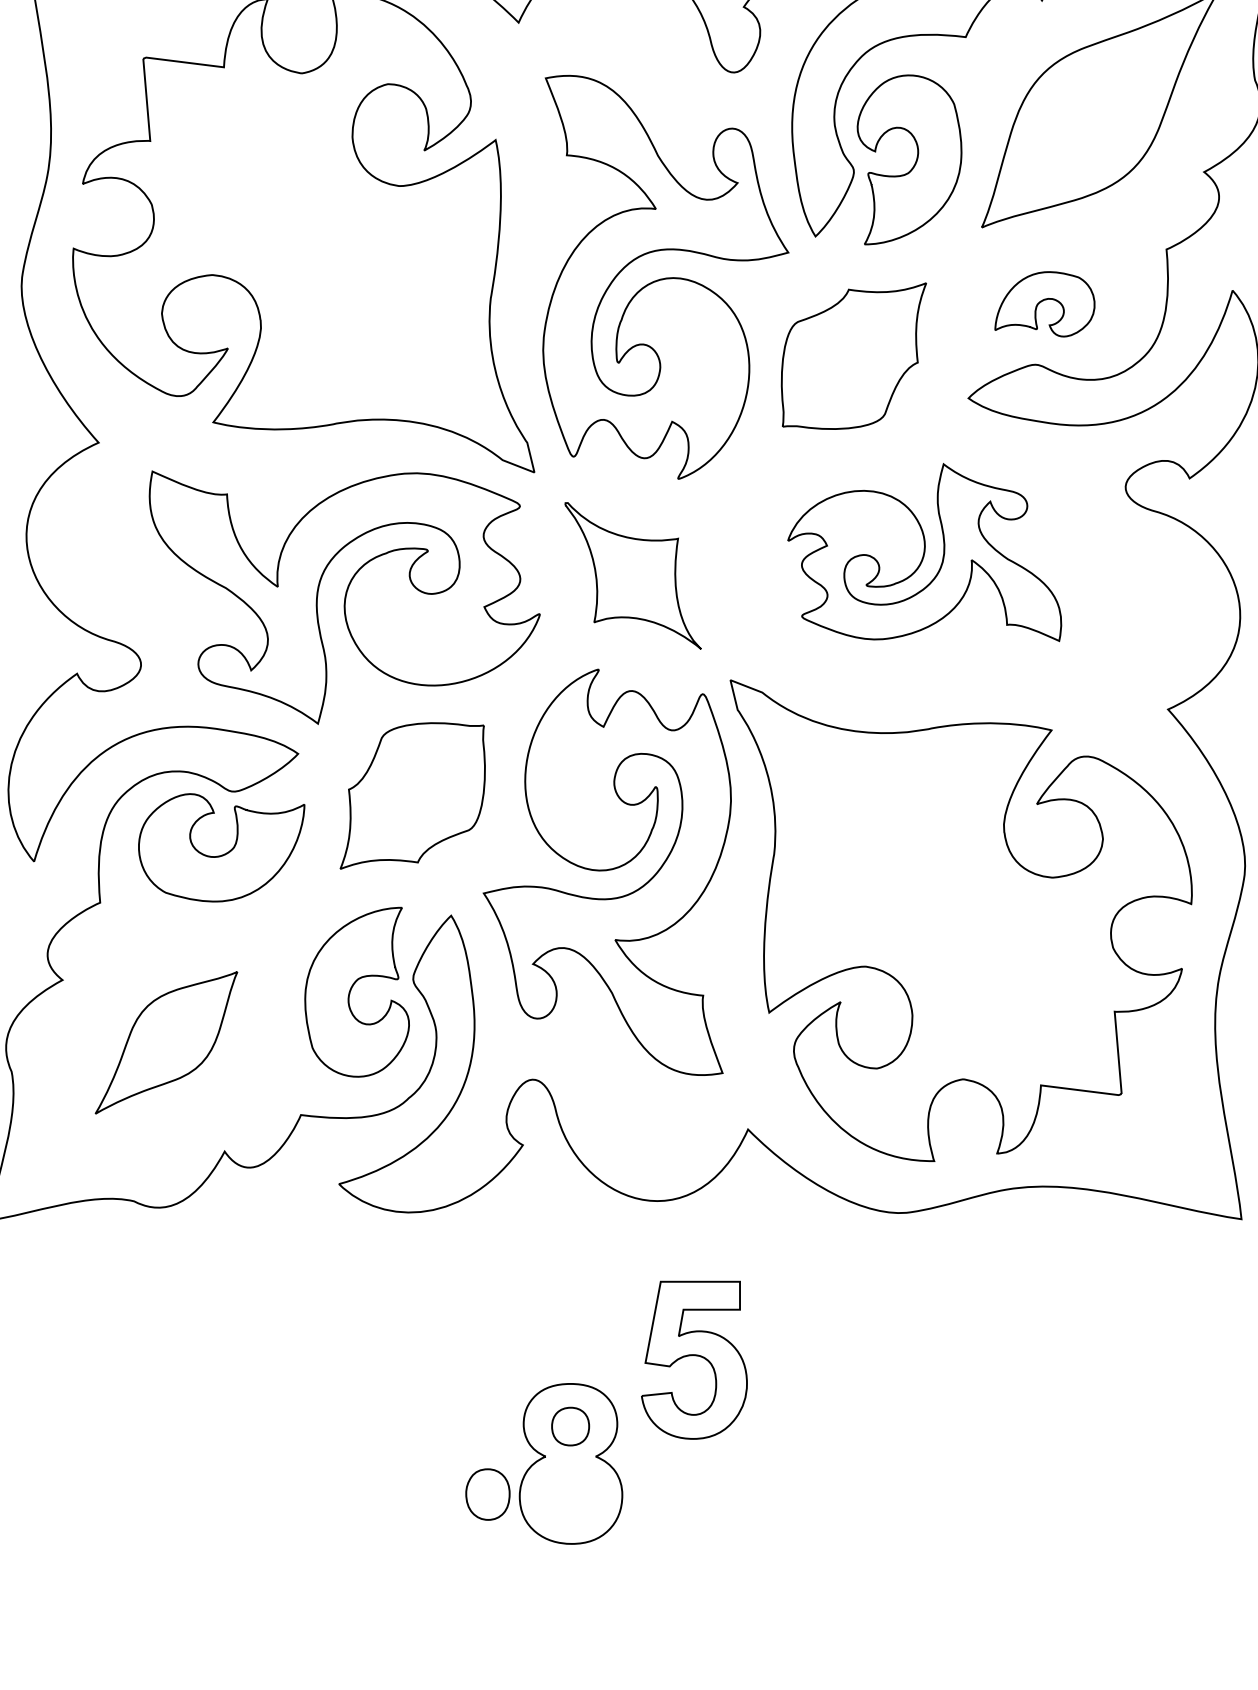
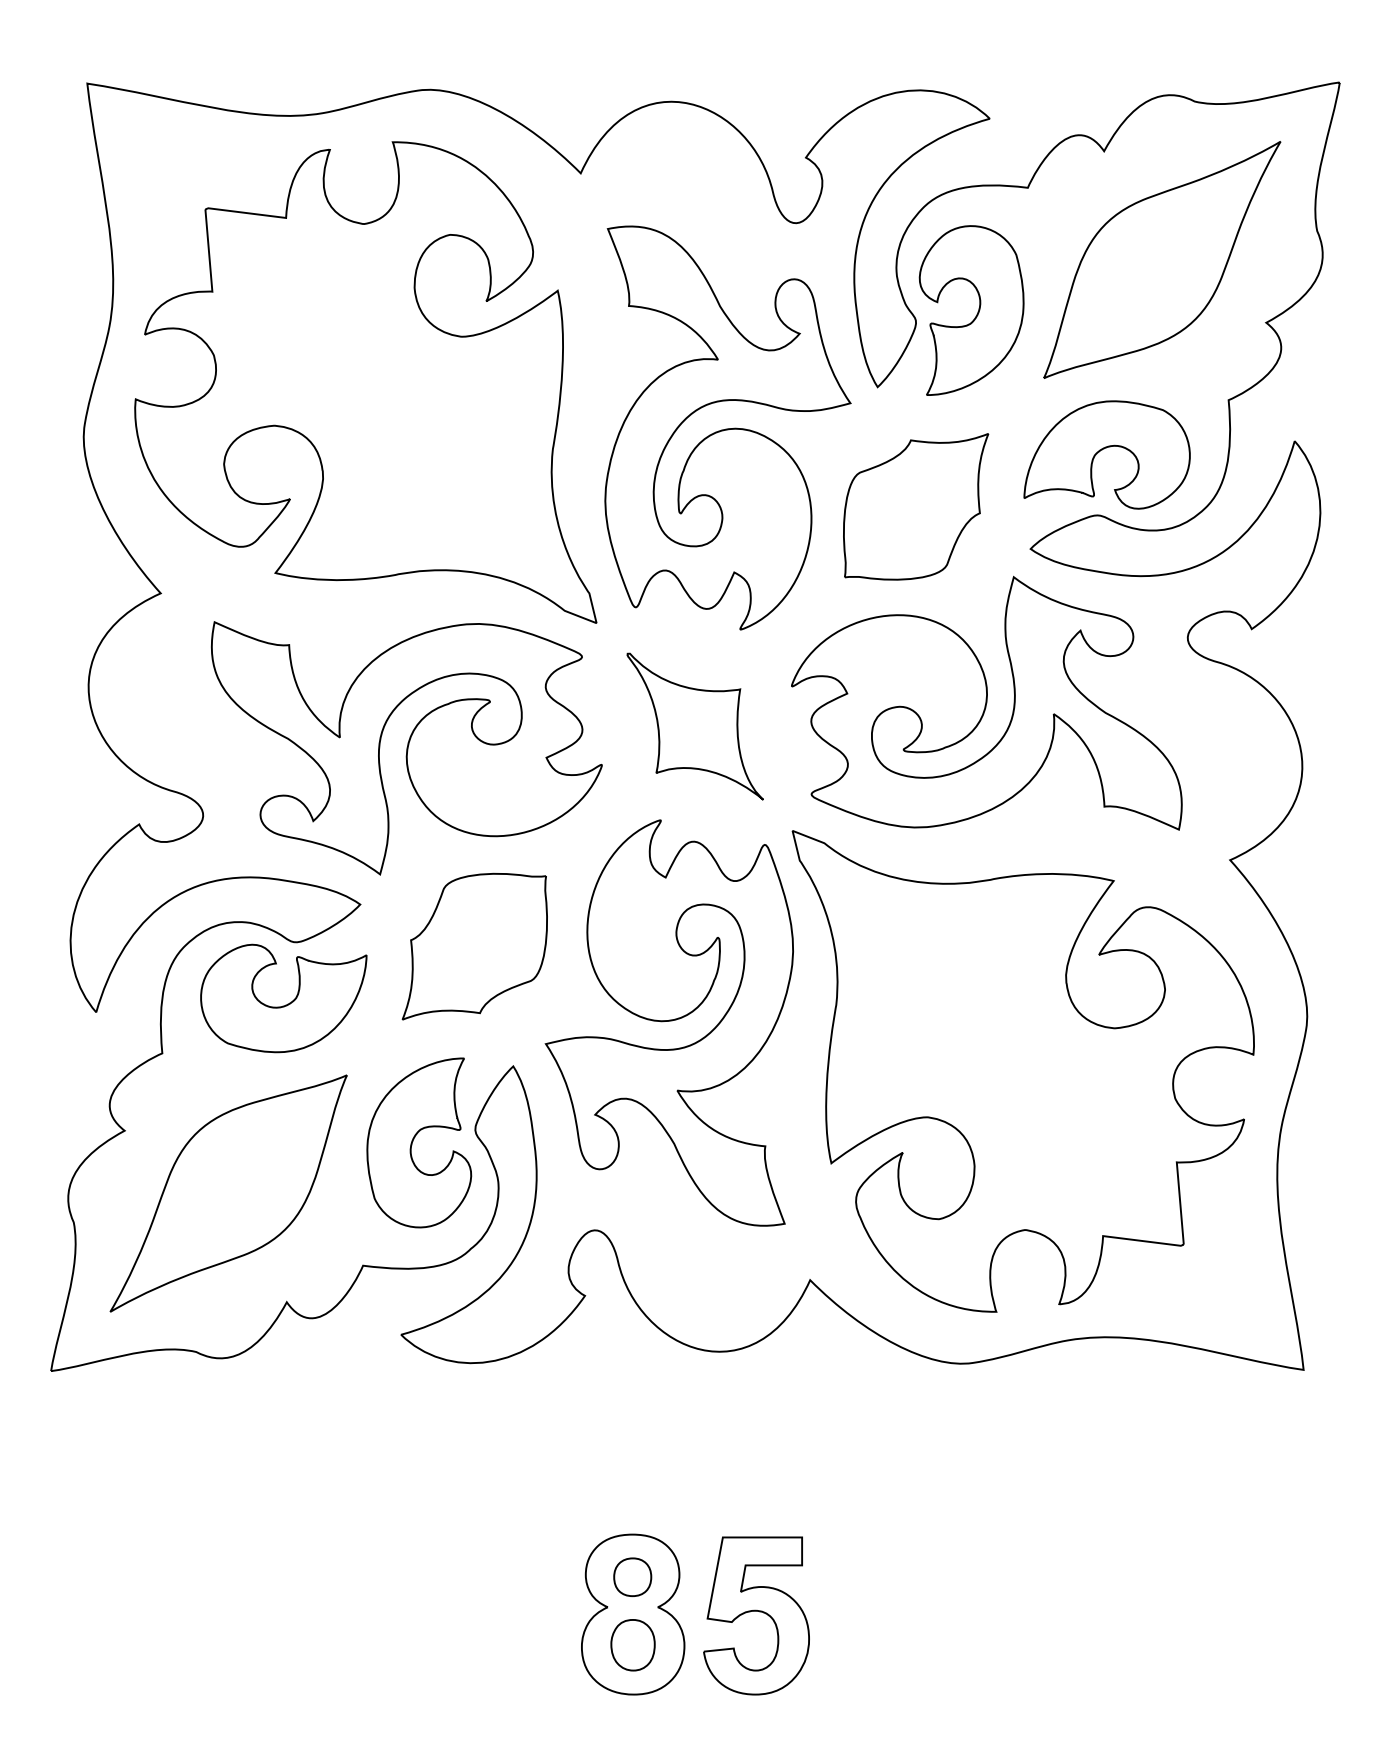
part: (1044, 303) -> (1106, 454), size x1.67
part: (924, 551) -> (986, 702), size x1.43
part: (166, 1042) -> (228, 1193), size x1.67
part: (694, 1359) -> (756, 1615), moved
part: (487, 1494) -> (632, 1645), moved

